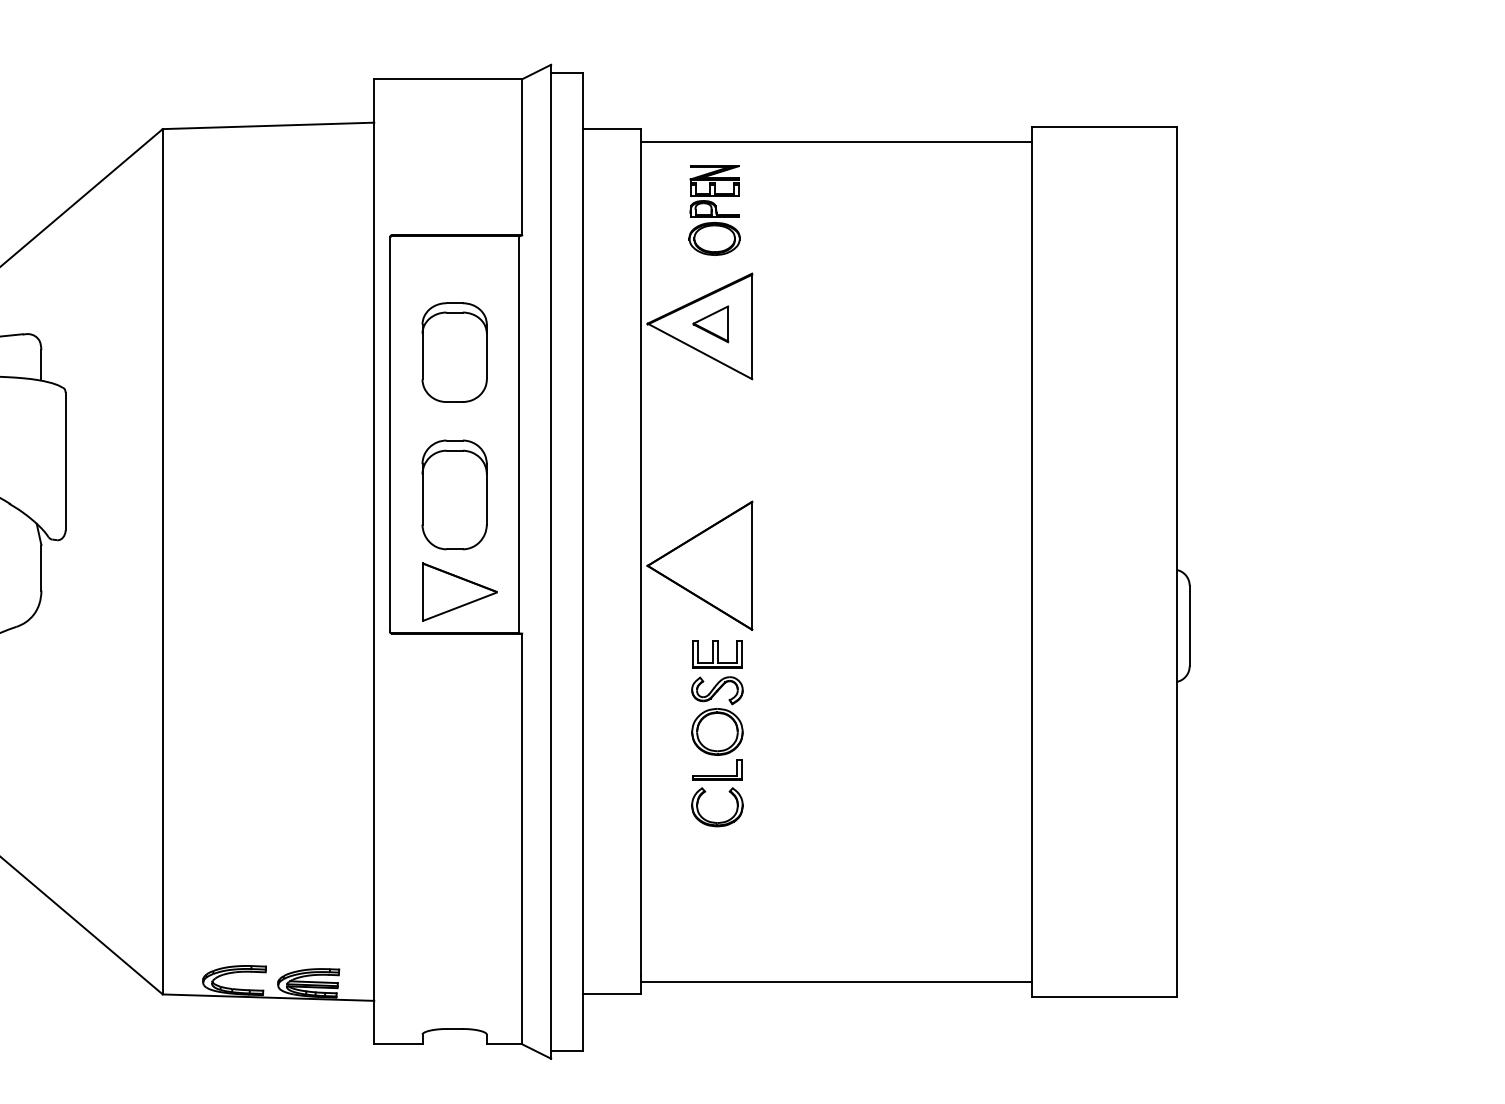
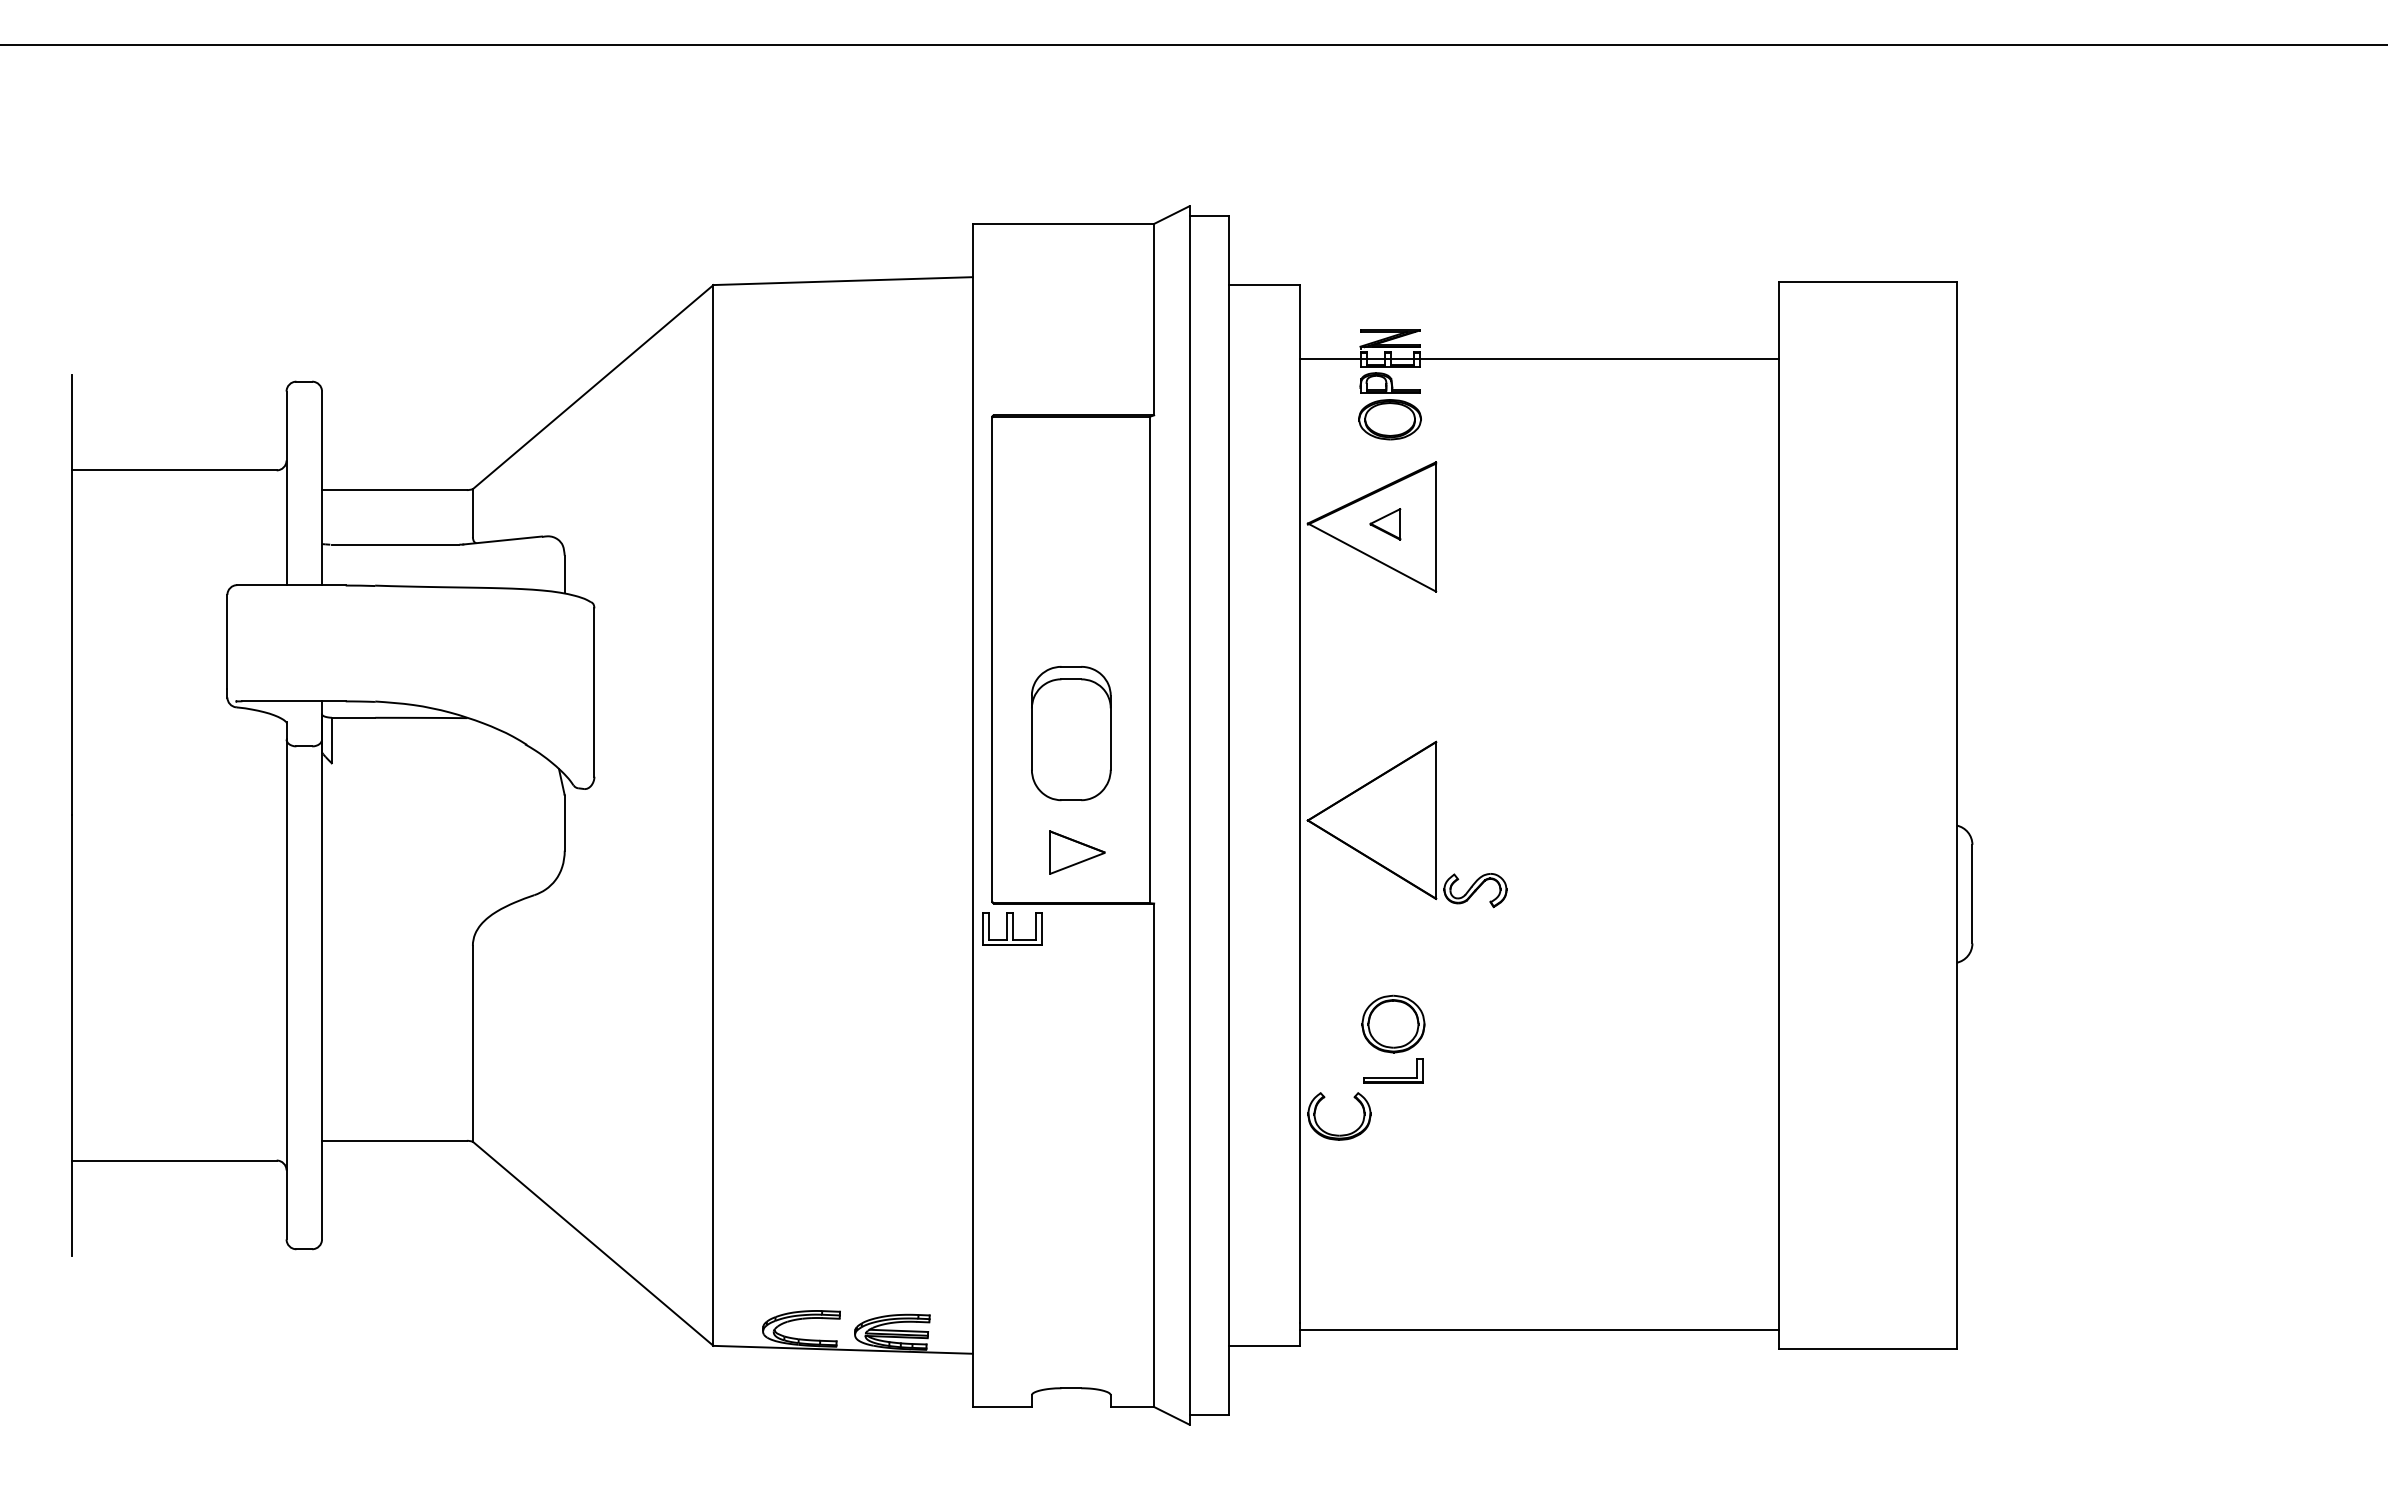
line: (836, 141) -> (1539, 358), moved
part: (710, 324) -> (1385, 524), size x0.7
part: (454, 352) -> (1071, 558), removed
part: (459, 591) -> (1077, 852), size x0.6
part: (717, 653) -> (1012, 928), moved
part: (717, 690) -> (1475, 890), moved
part: (717, 822) -> (1339, 1134), moved

